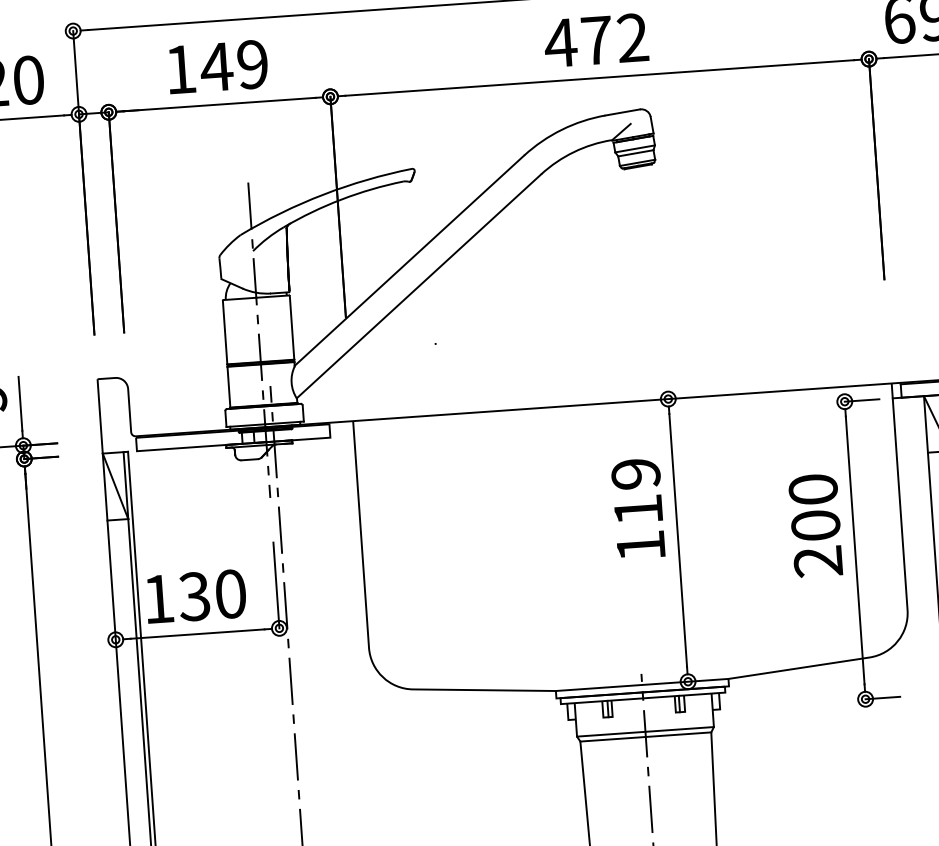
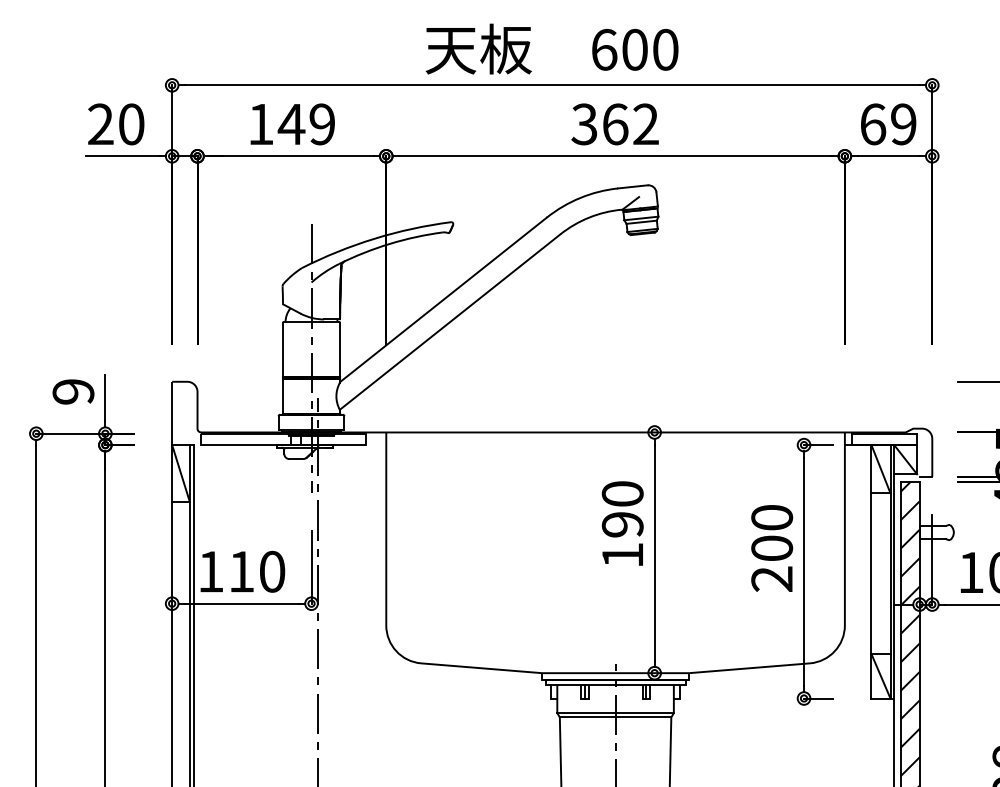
text: (578, 41) -> (599, 124), 472 -> 362
text: (636, 492) -> (622, 509), 119 -> 190
text: (193, 596) -> (240, 571), 130 -> 110

